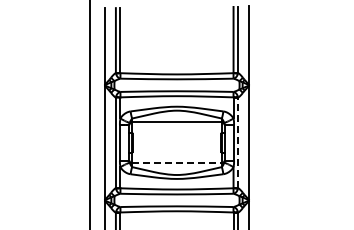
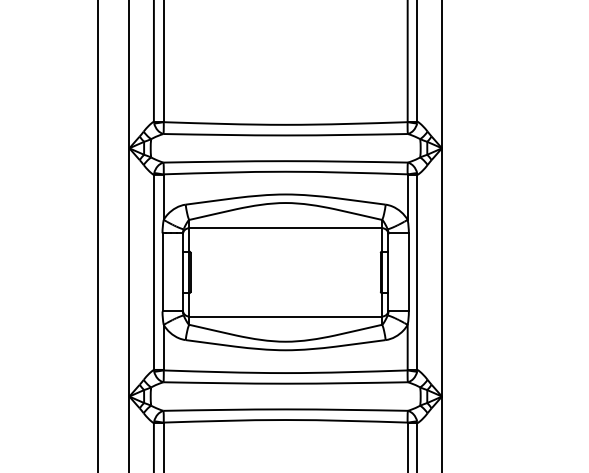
line: (238, 142) -> (418, 271), dashed -> solid
line: (177, 163) -> (286, 316), dashed -> solid

